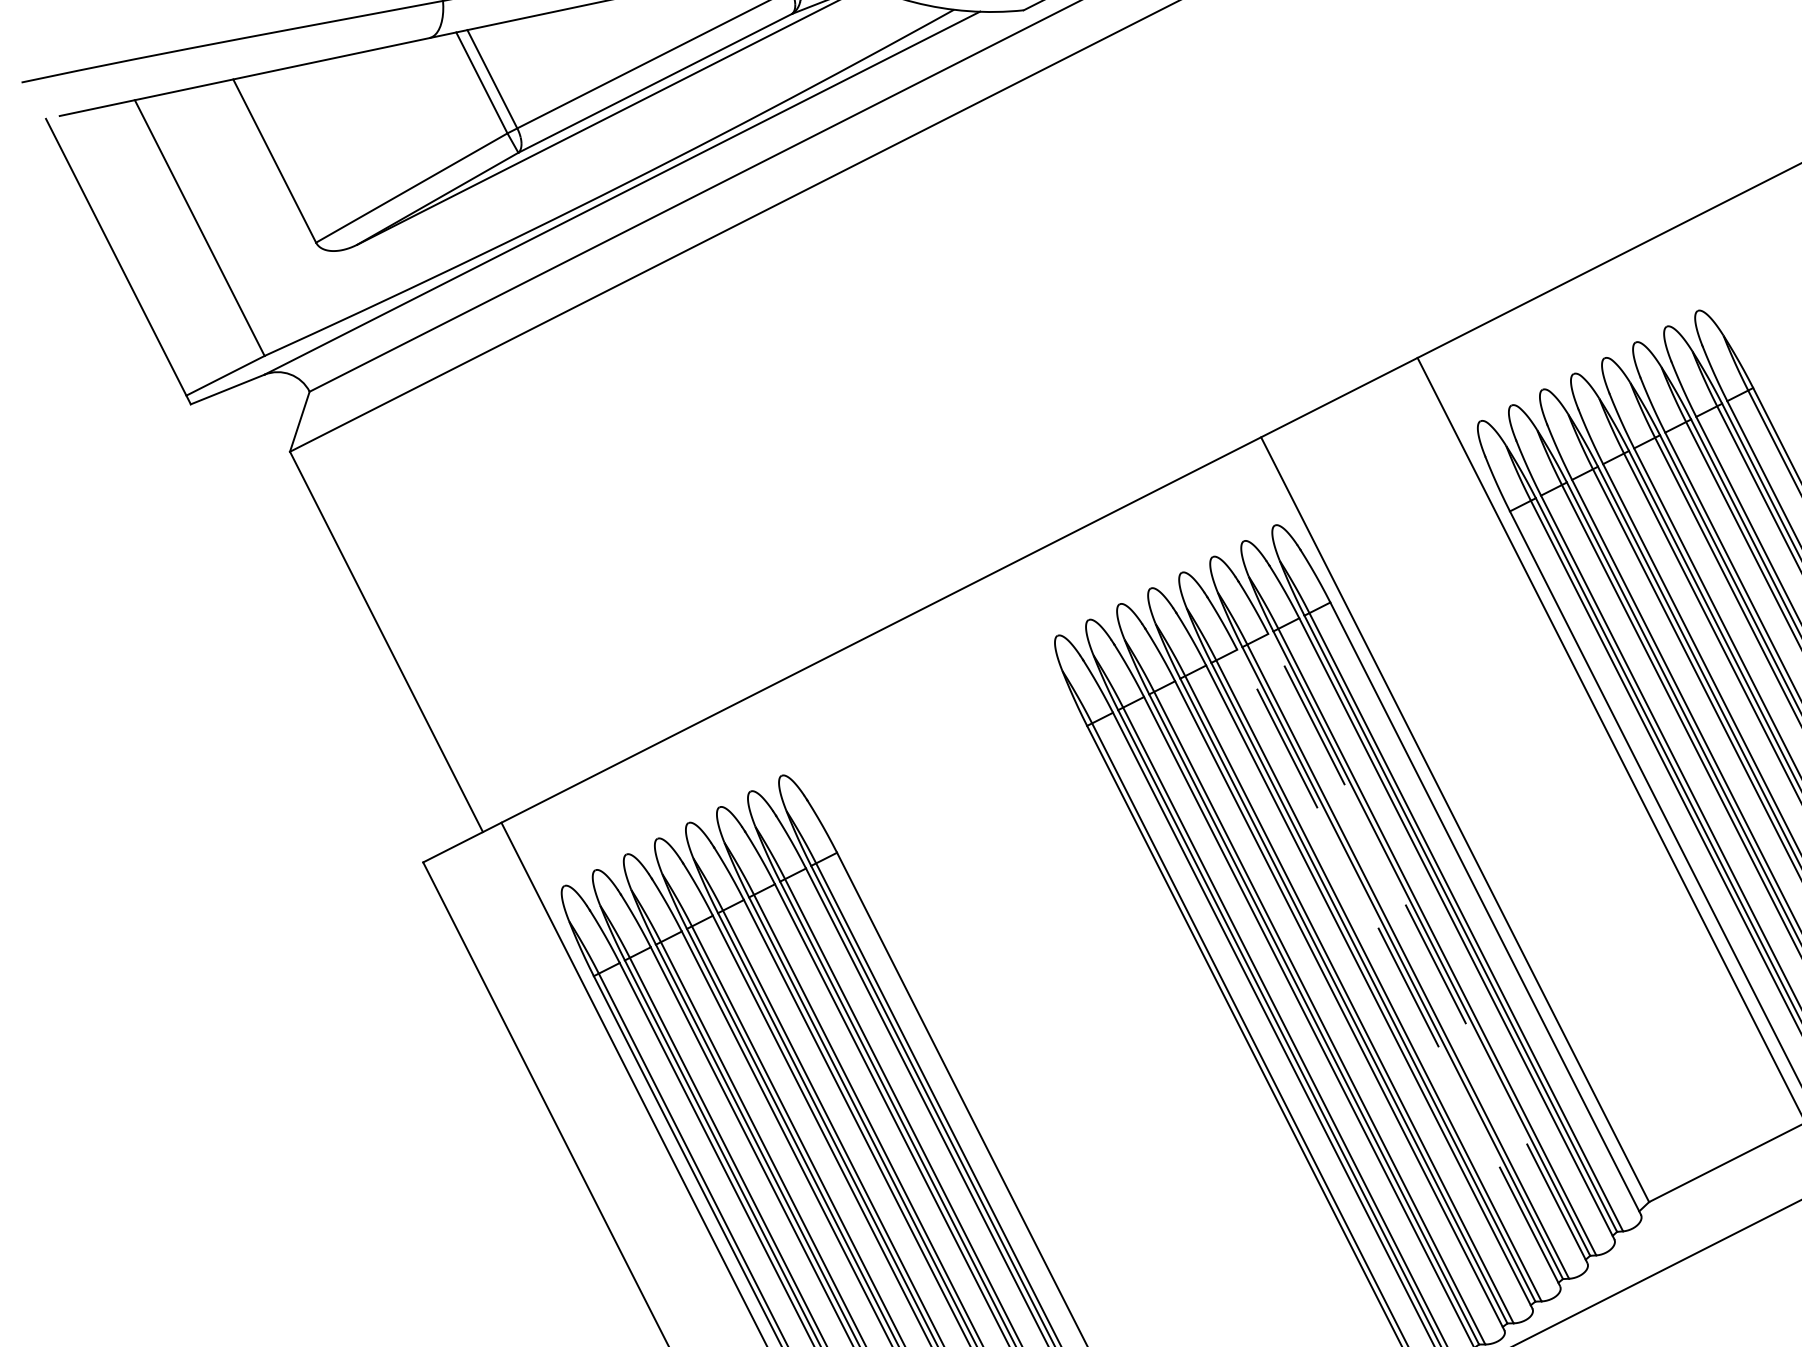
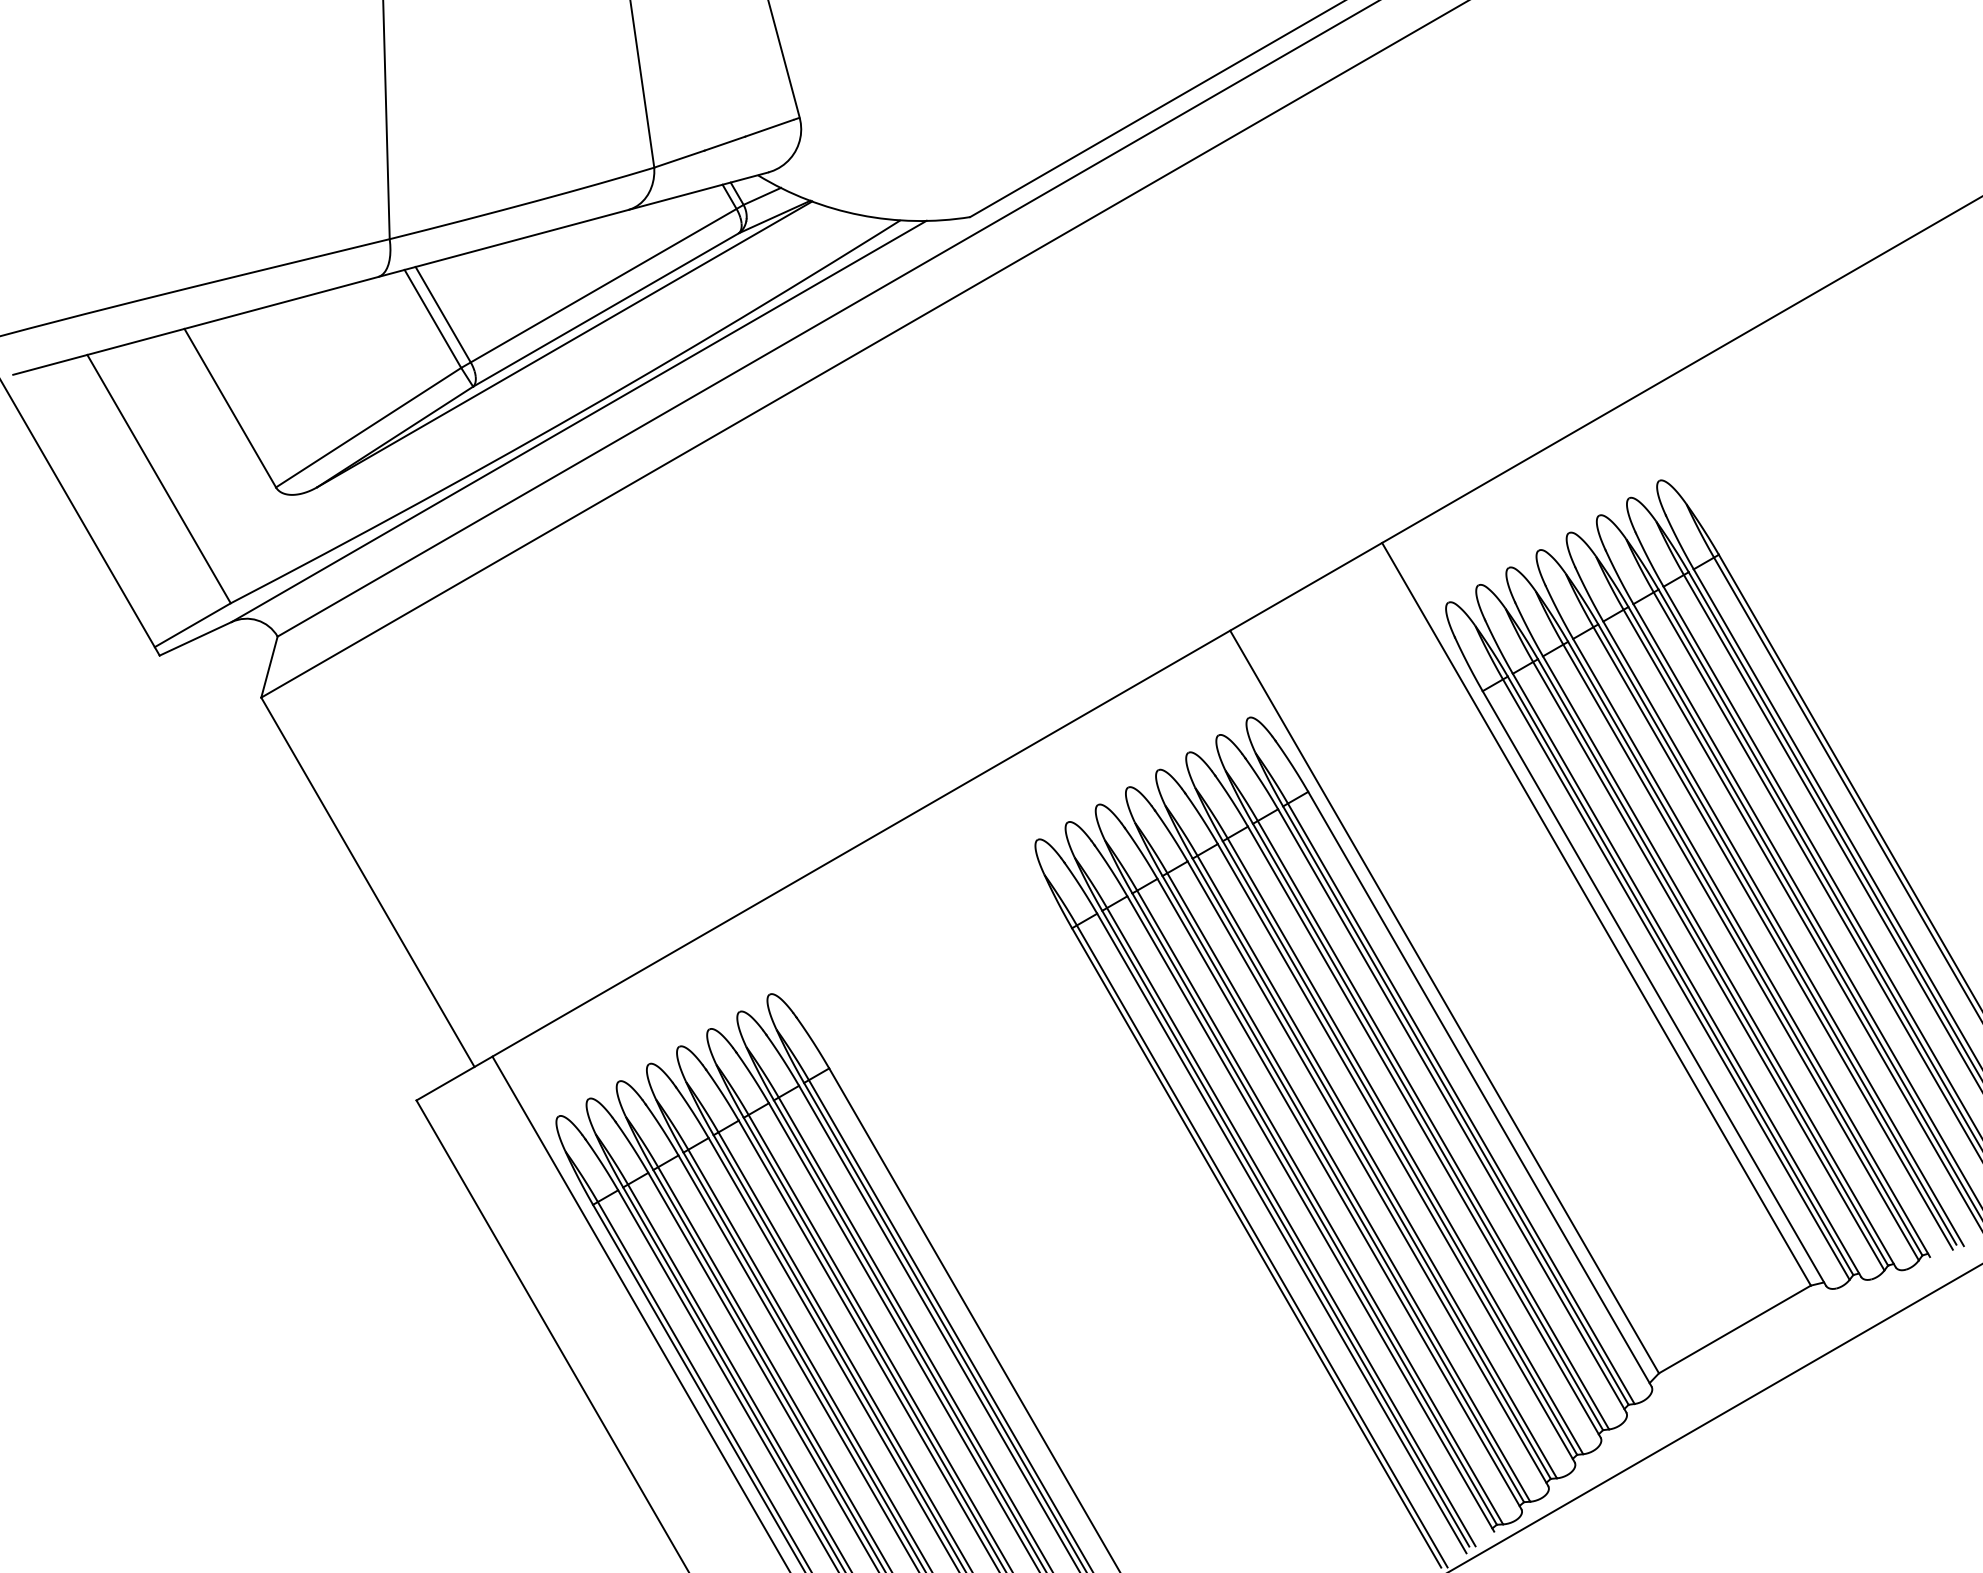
line: (1428, 948) -> (1424, 1132), dashed -> solid
line: (1398, 968) -> (1396, 1153), dashed -> solid

